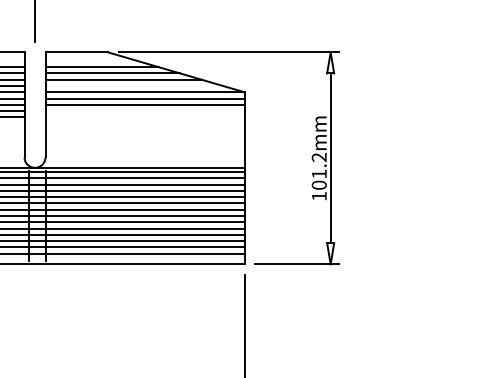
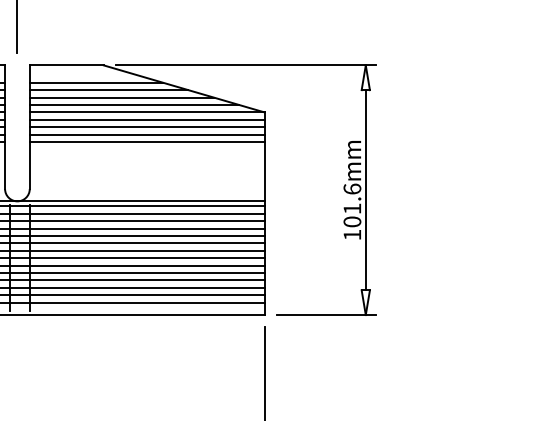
line: (134, 86) -> (134, 105), added
line: (144, 111) -> (146, 134), added
line: (144, 117) -> (146, 142), added
text: (318, 156) -> (351, 188), 101.2mm -> 101.6mm

